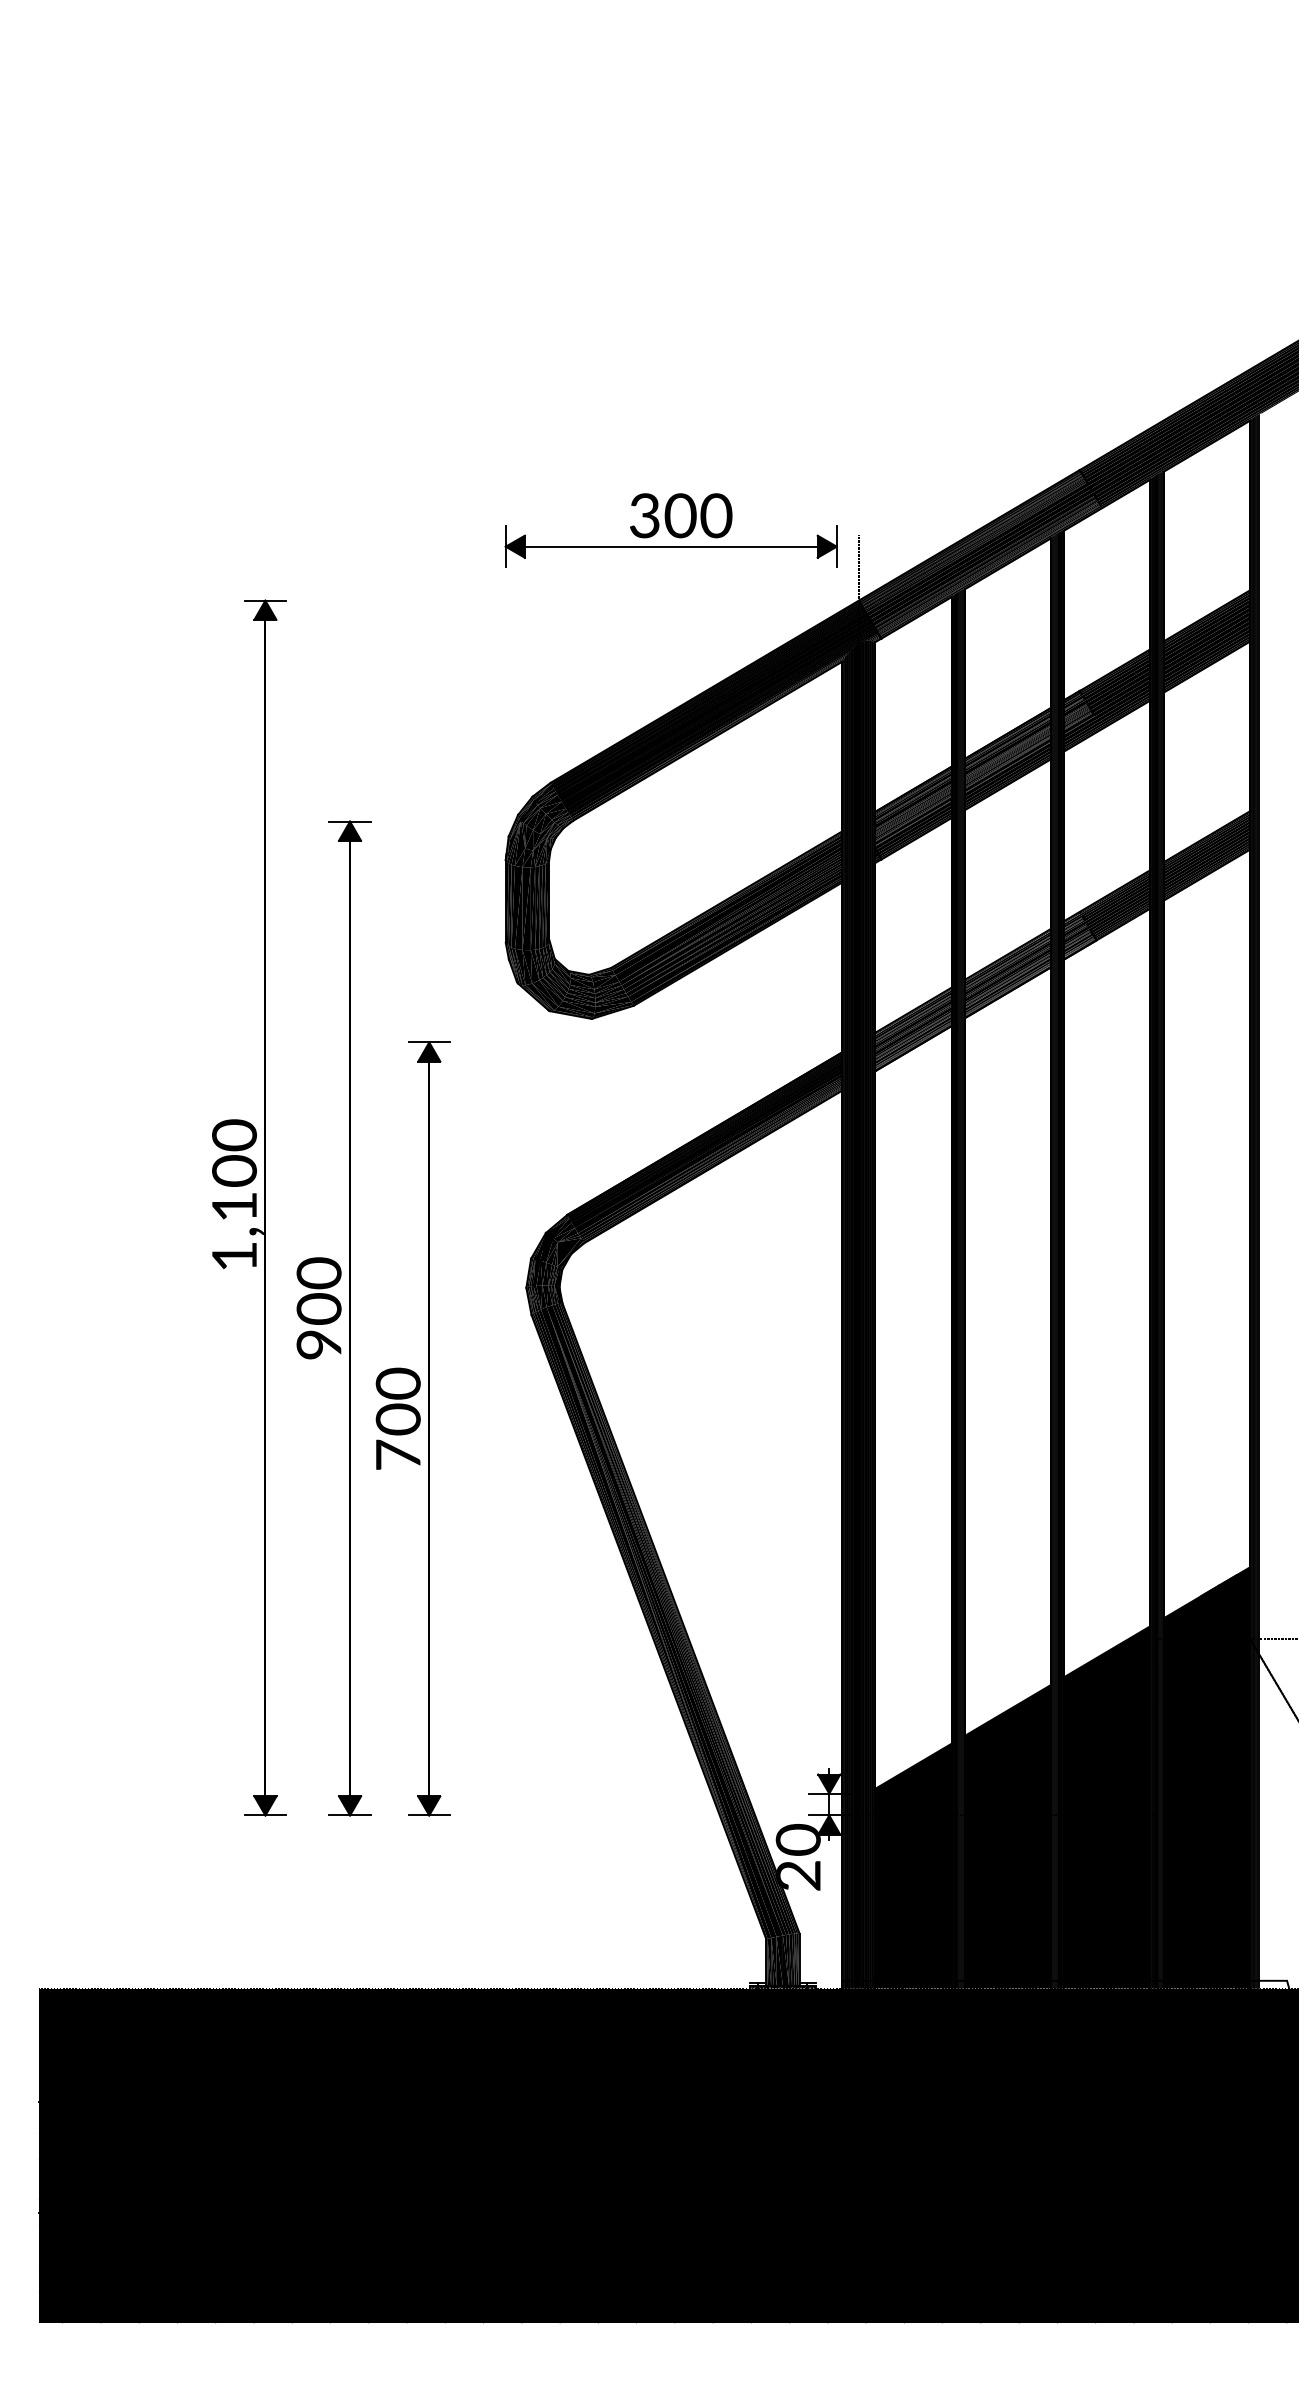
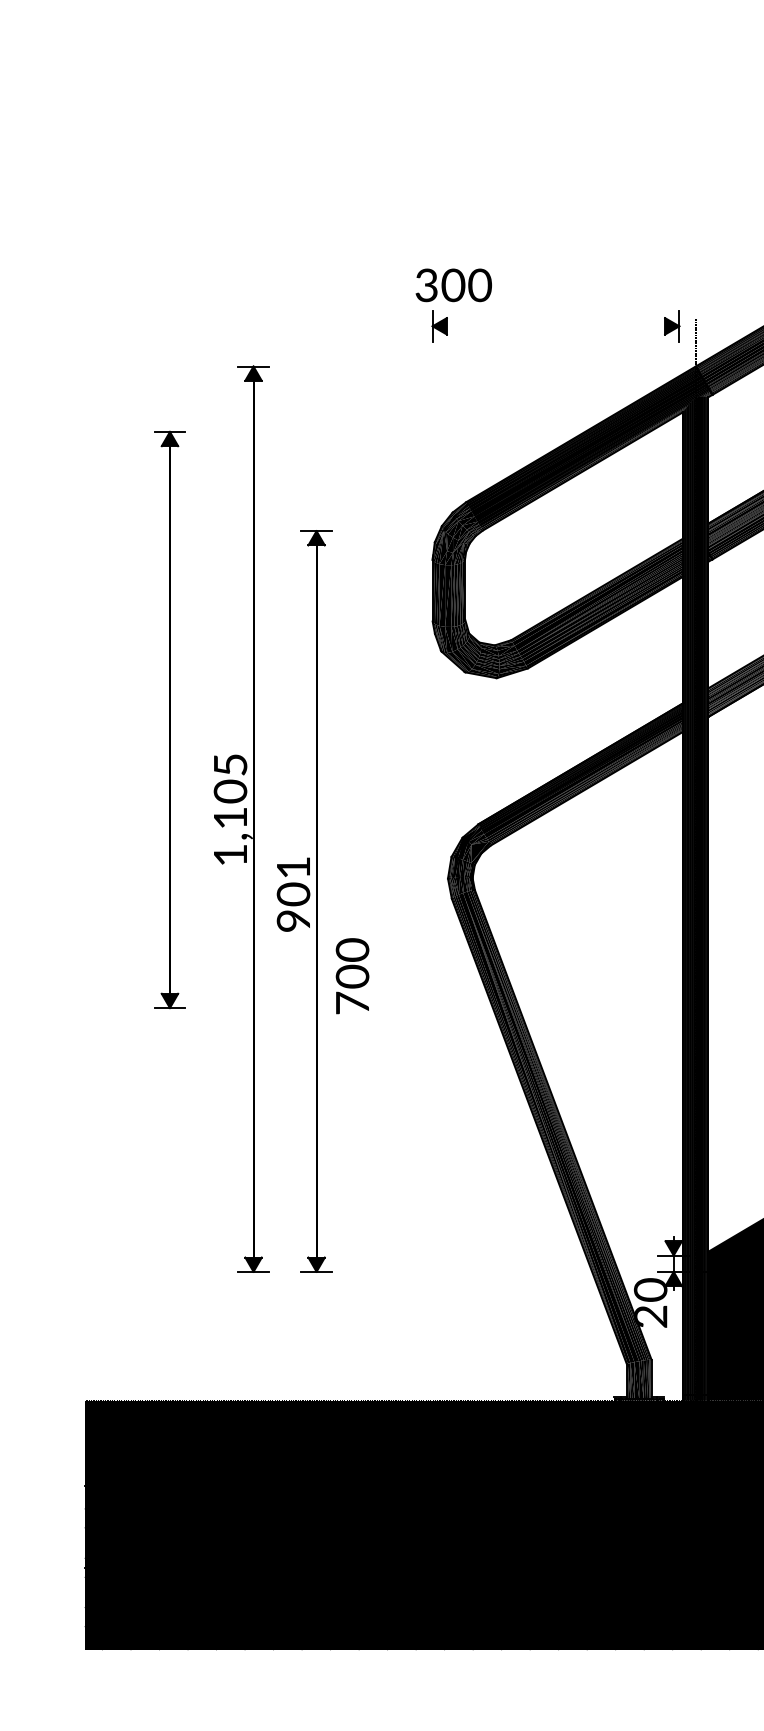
text: (681, 515) -> (454, 285), moved
line: (670, 546) -> (555, 326), removed
text: (234, 1135) -> (230, 765), 1,100 -> 1,105
text: (318, 1273) -> (293, 867), 900 -> 901
part: (429, 1428) -> (170, 719), moved

